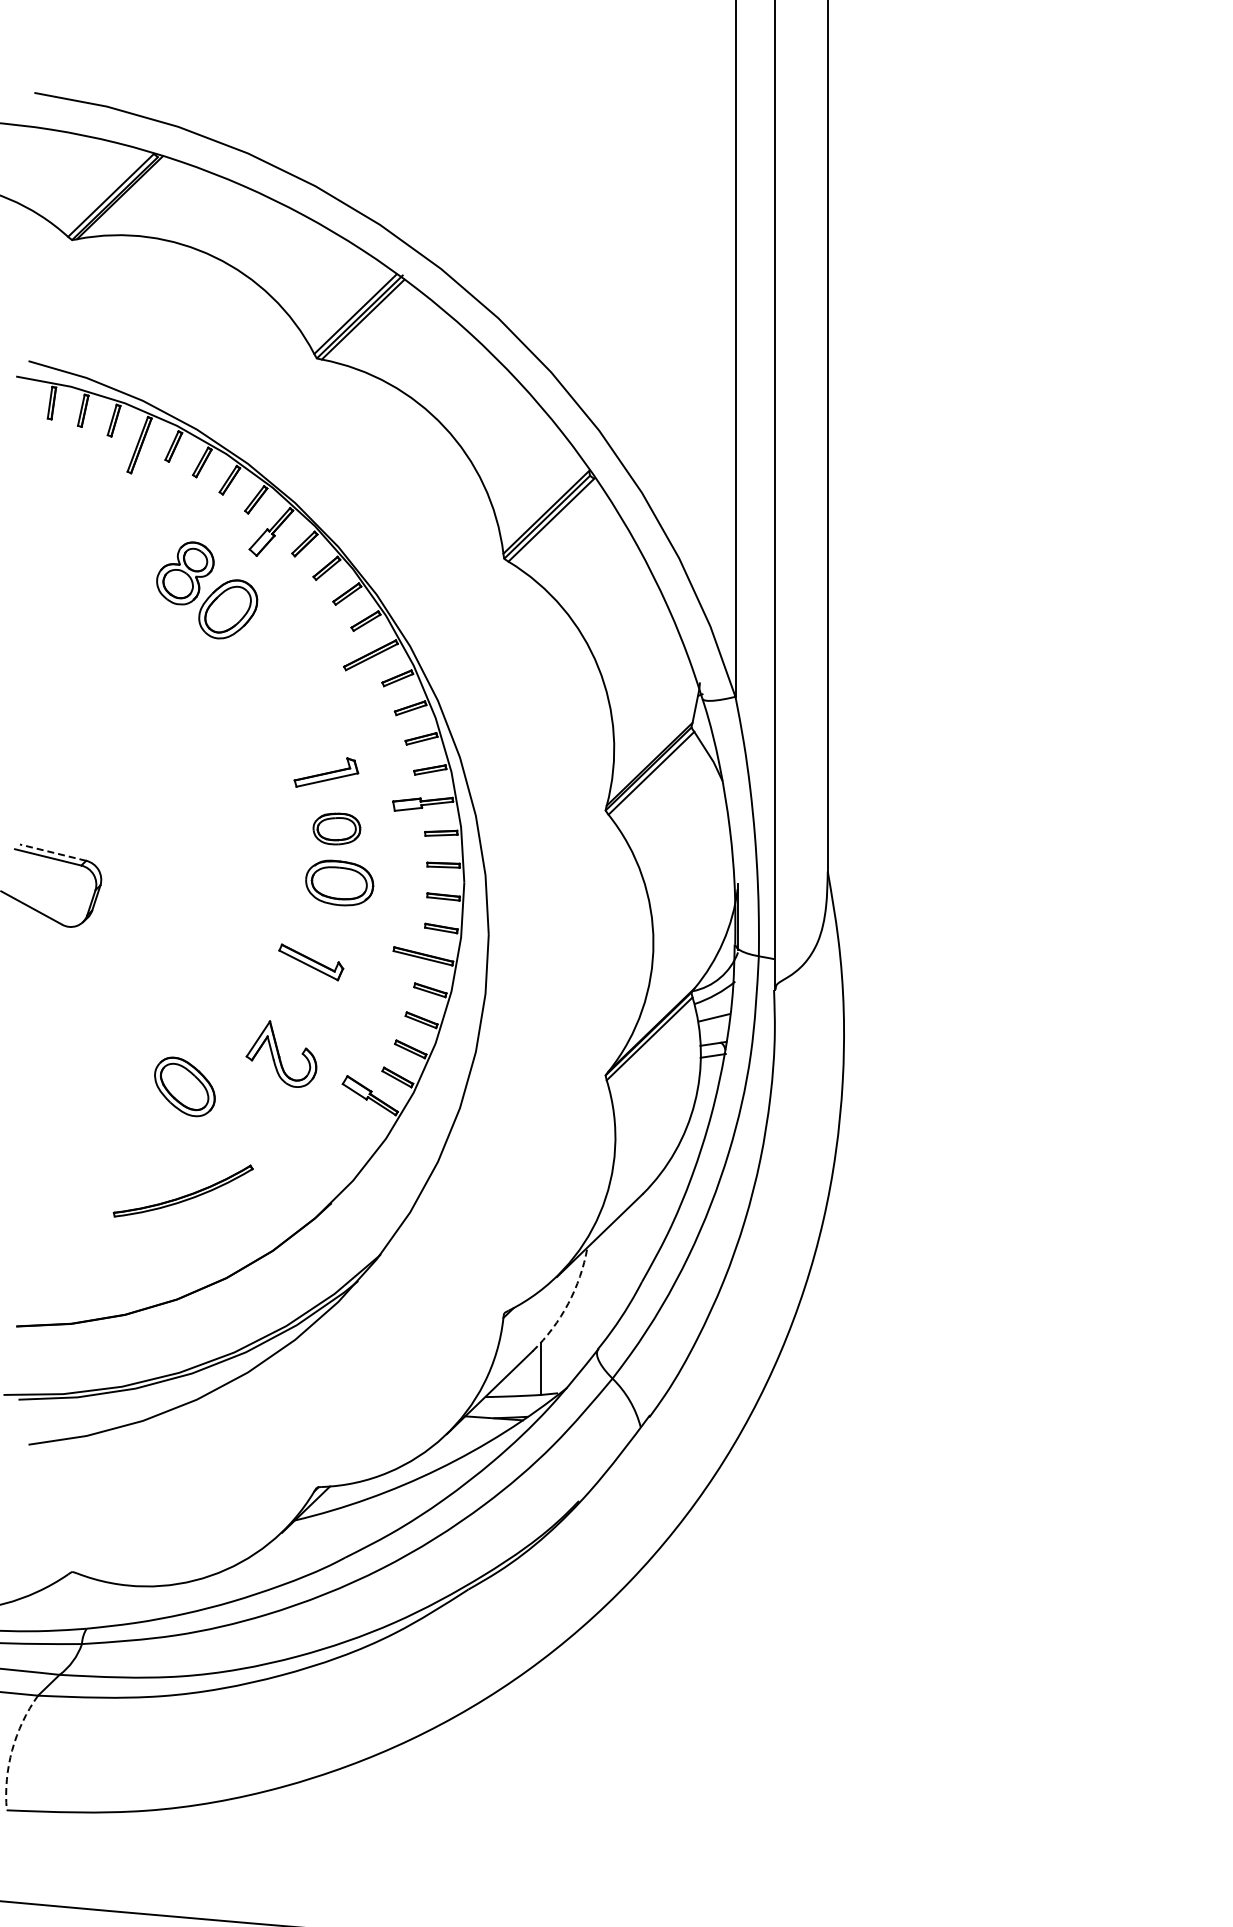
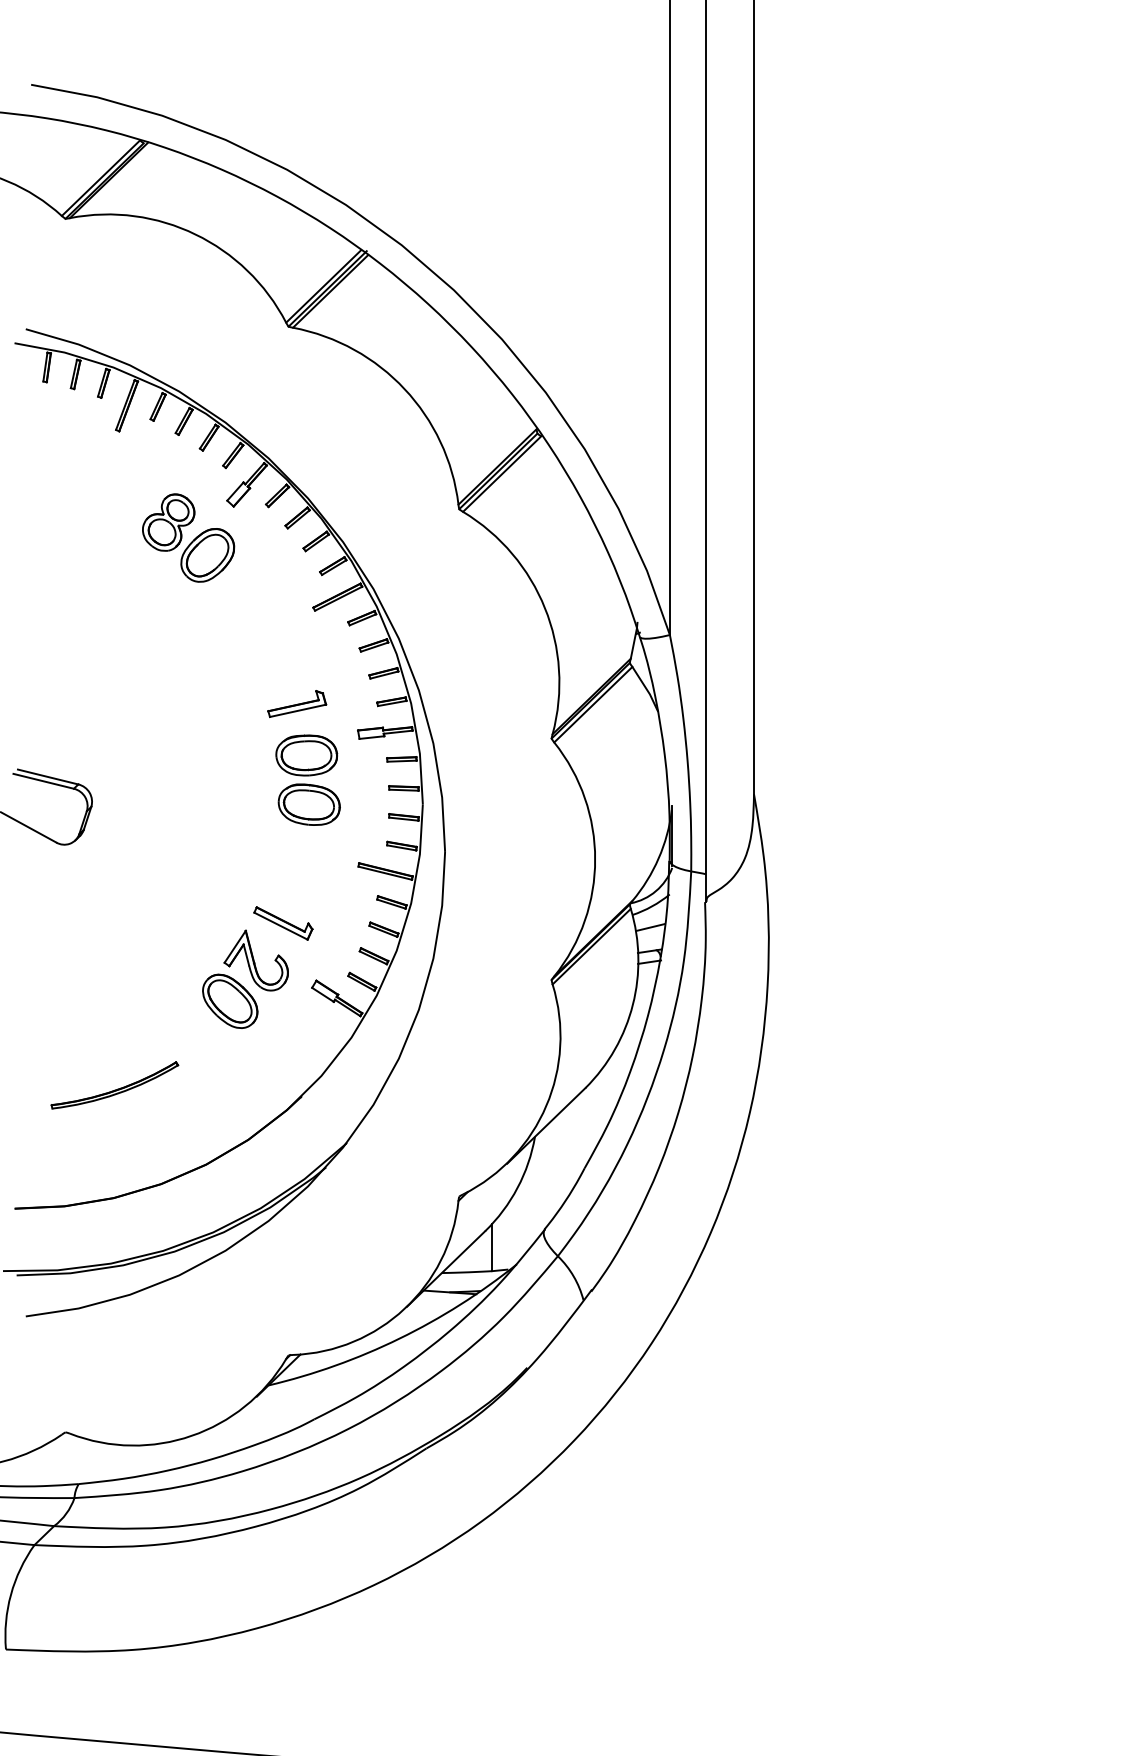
part: (336, 828) -> (306, 755), size x1.43
line: (52, 852) -> (47, 776), dashed -> solid
part: (311, 962) -> (283, 923), moved
part: (184, 1086) -> (229, 1000), moved
part: (182, 1190) -> (114, 1084), moved
arc: (568, 1303) -> (517, 1187), dashed -> solid
arc: (12, 1750) -> (11, 1595), dashed -> solid

